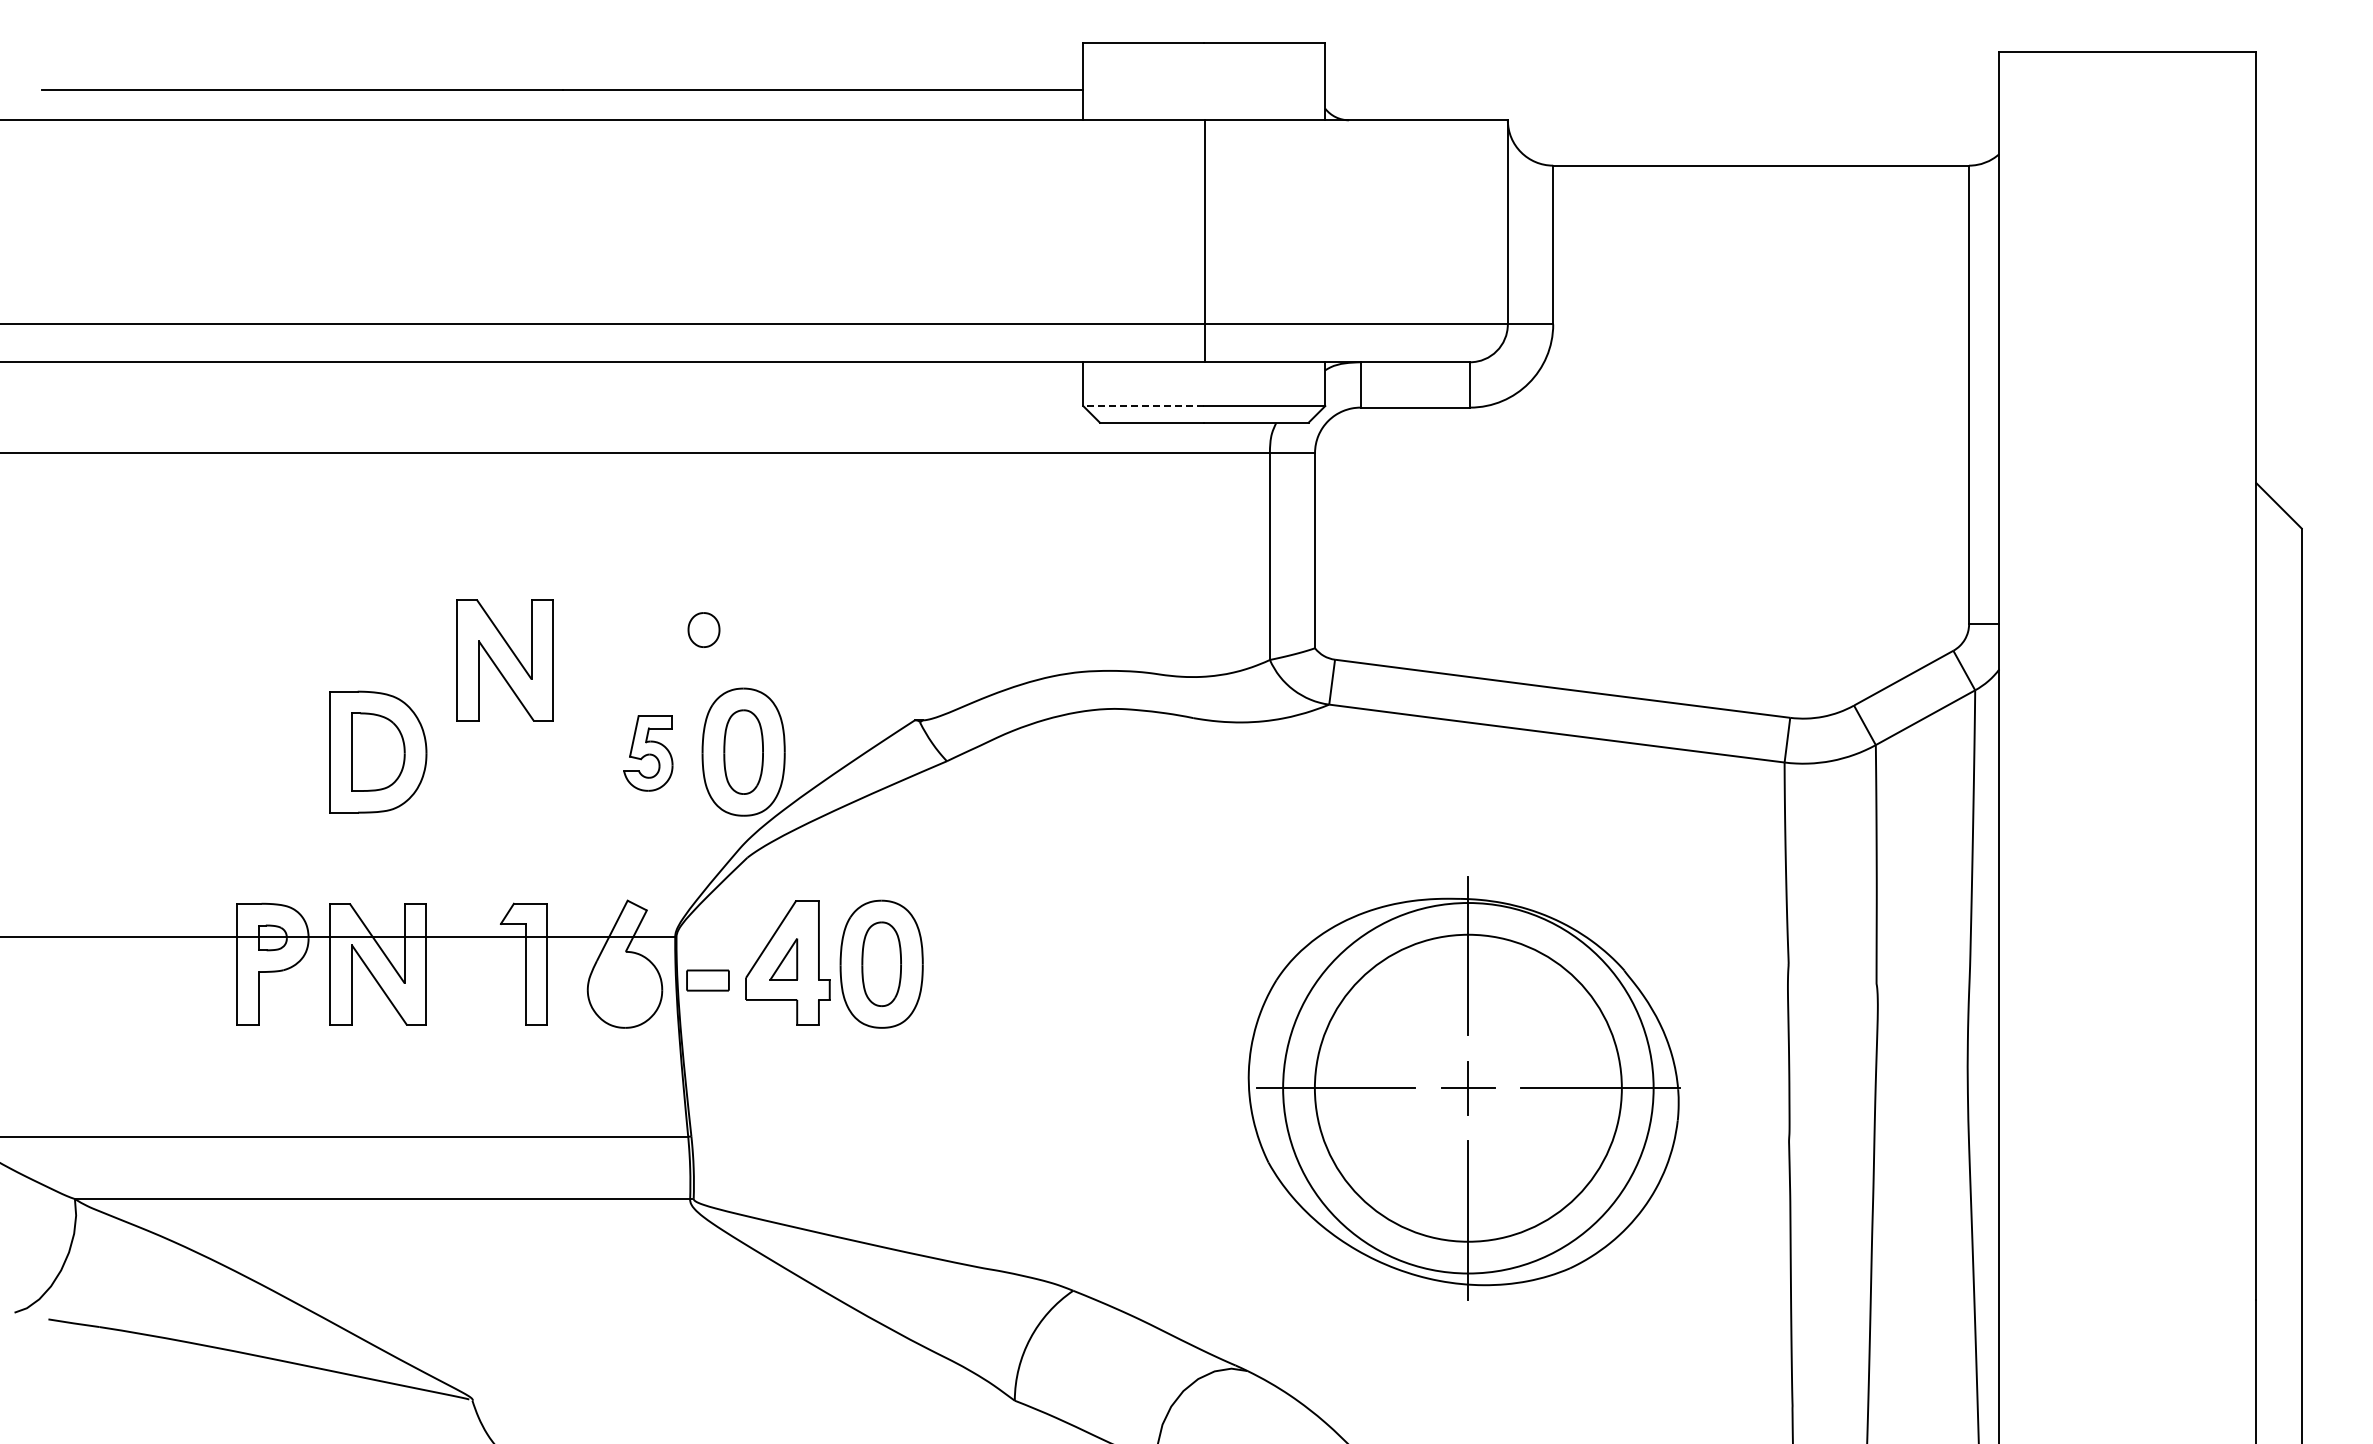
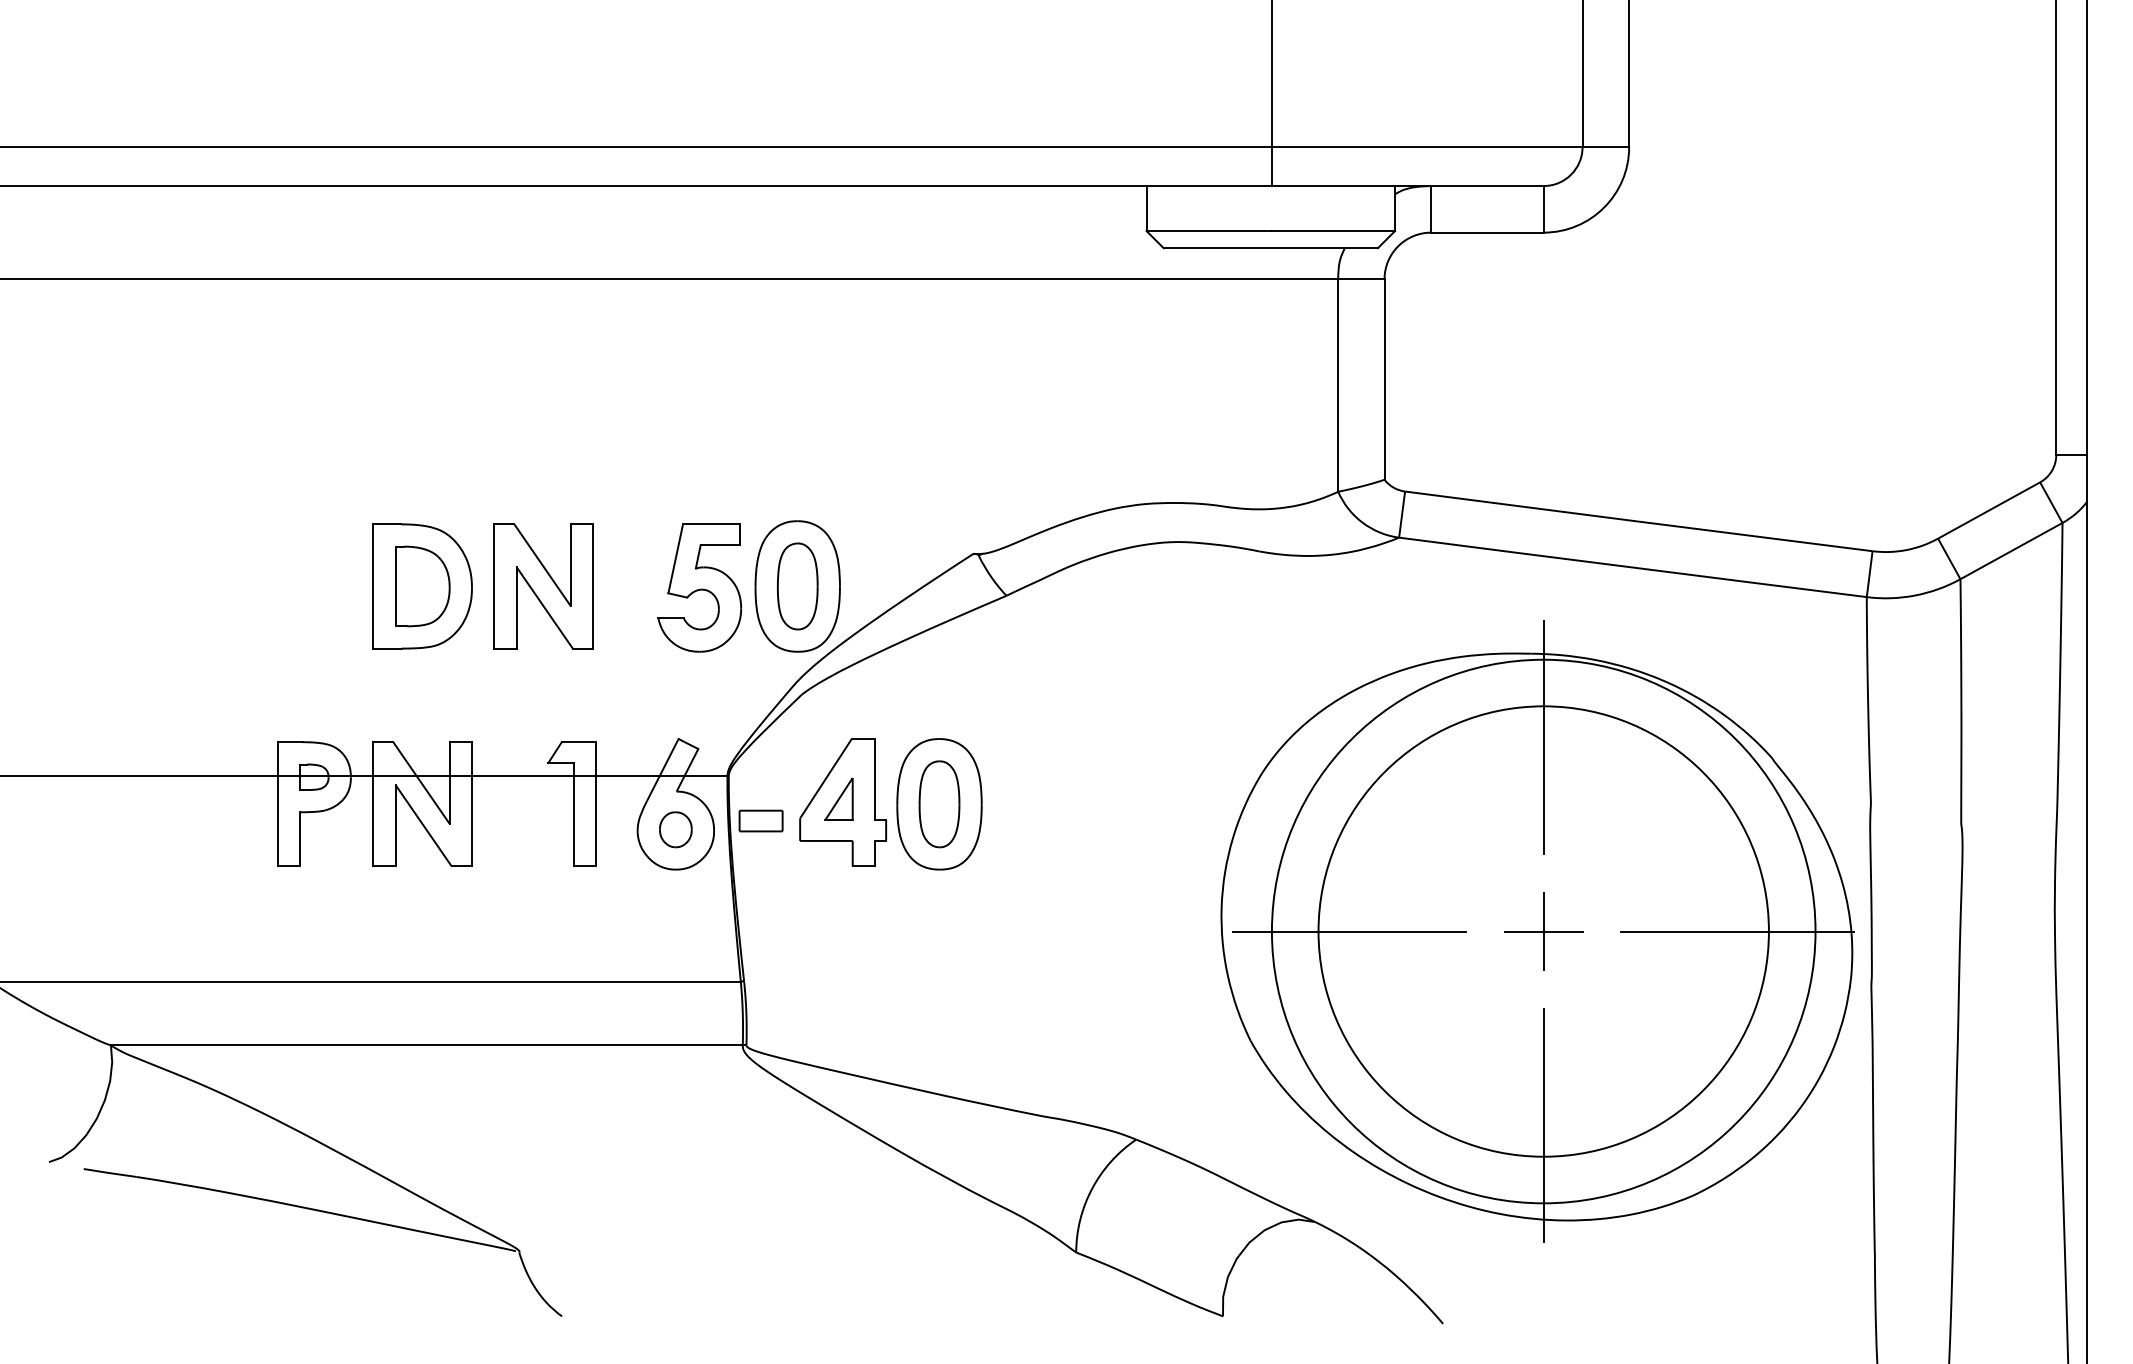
line: (1143, 406) -> (1208, 231), dashed -> solid
part: (703, 629) -> (675, 829), moved
part: (504, 660) -> (542, 586), moved
part: (648, 753) -> (700, 587), size x1.67
part: (1464, 1088) -> (1538, 931), size x1.43

